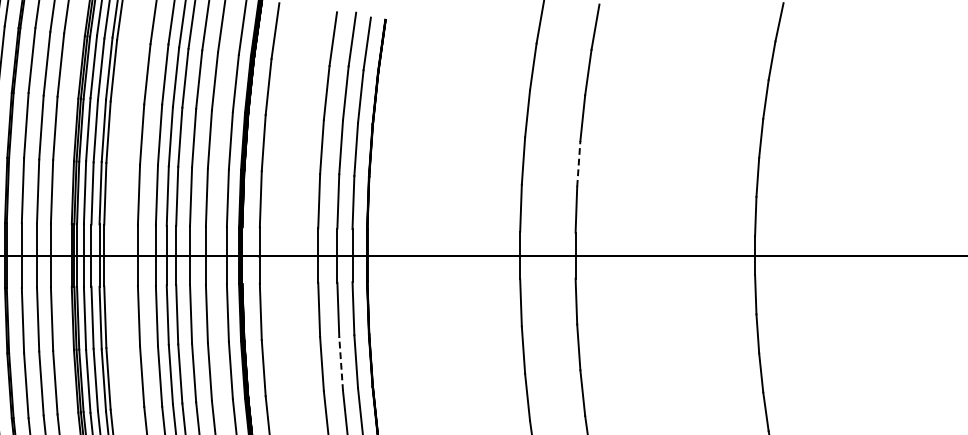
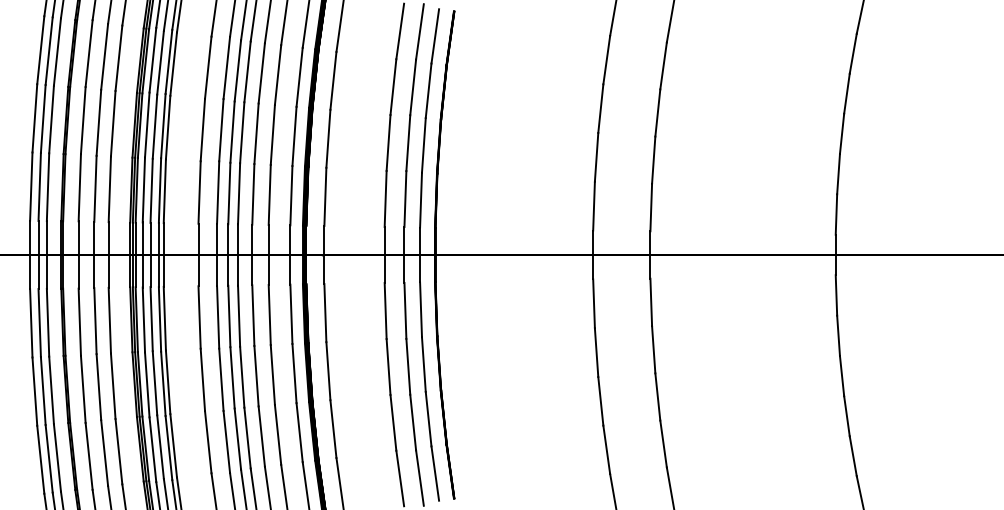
line: (578, 164) -> (653, 160), dashed -> solid
line: (341, 363) -> (408, 366), dashed -> solid

